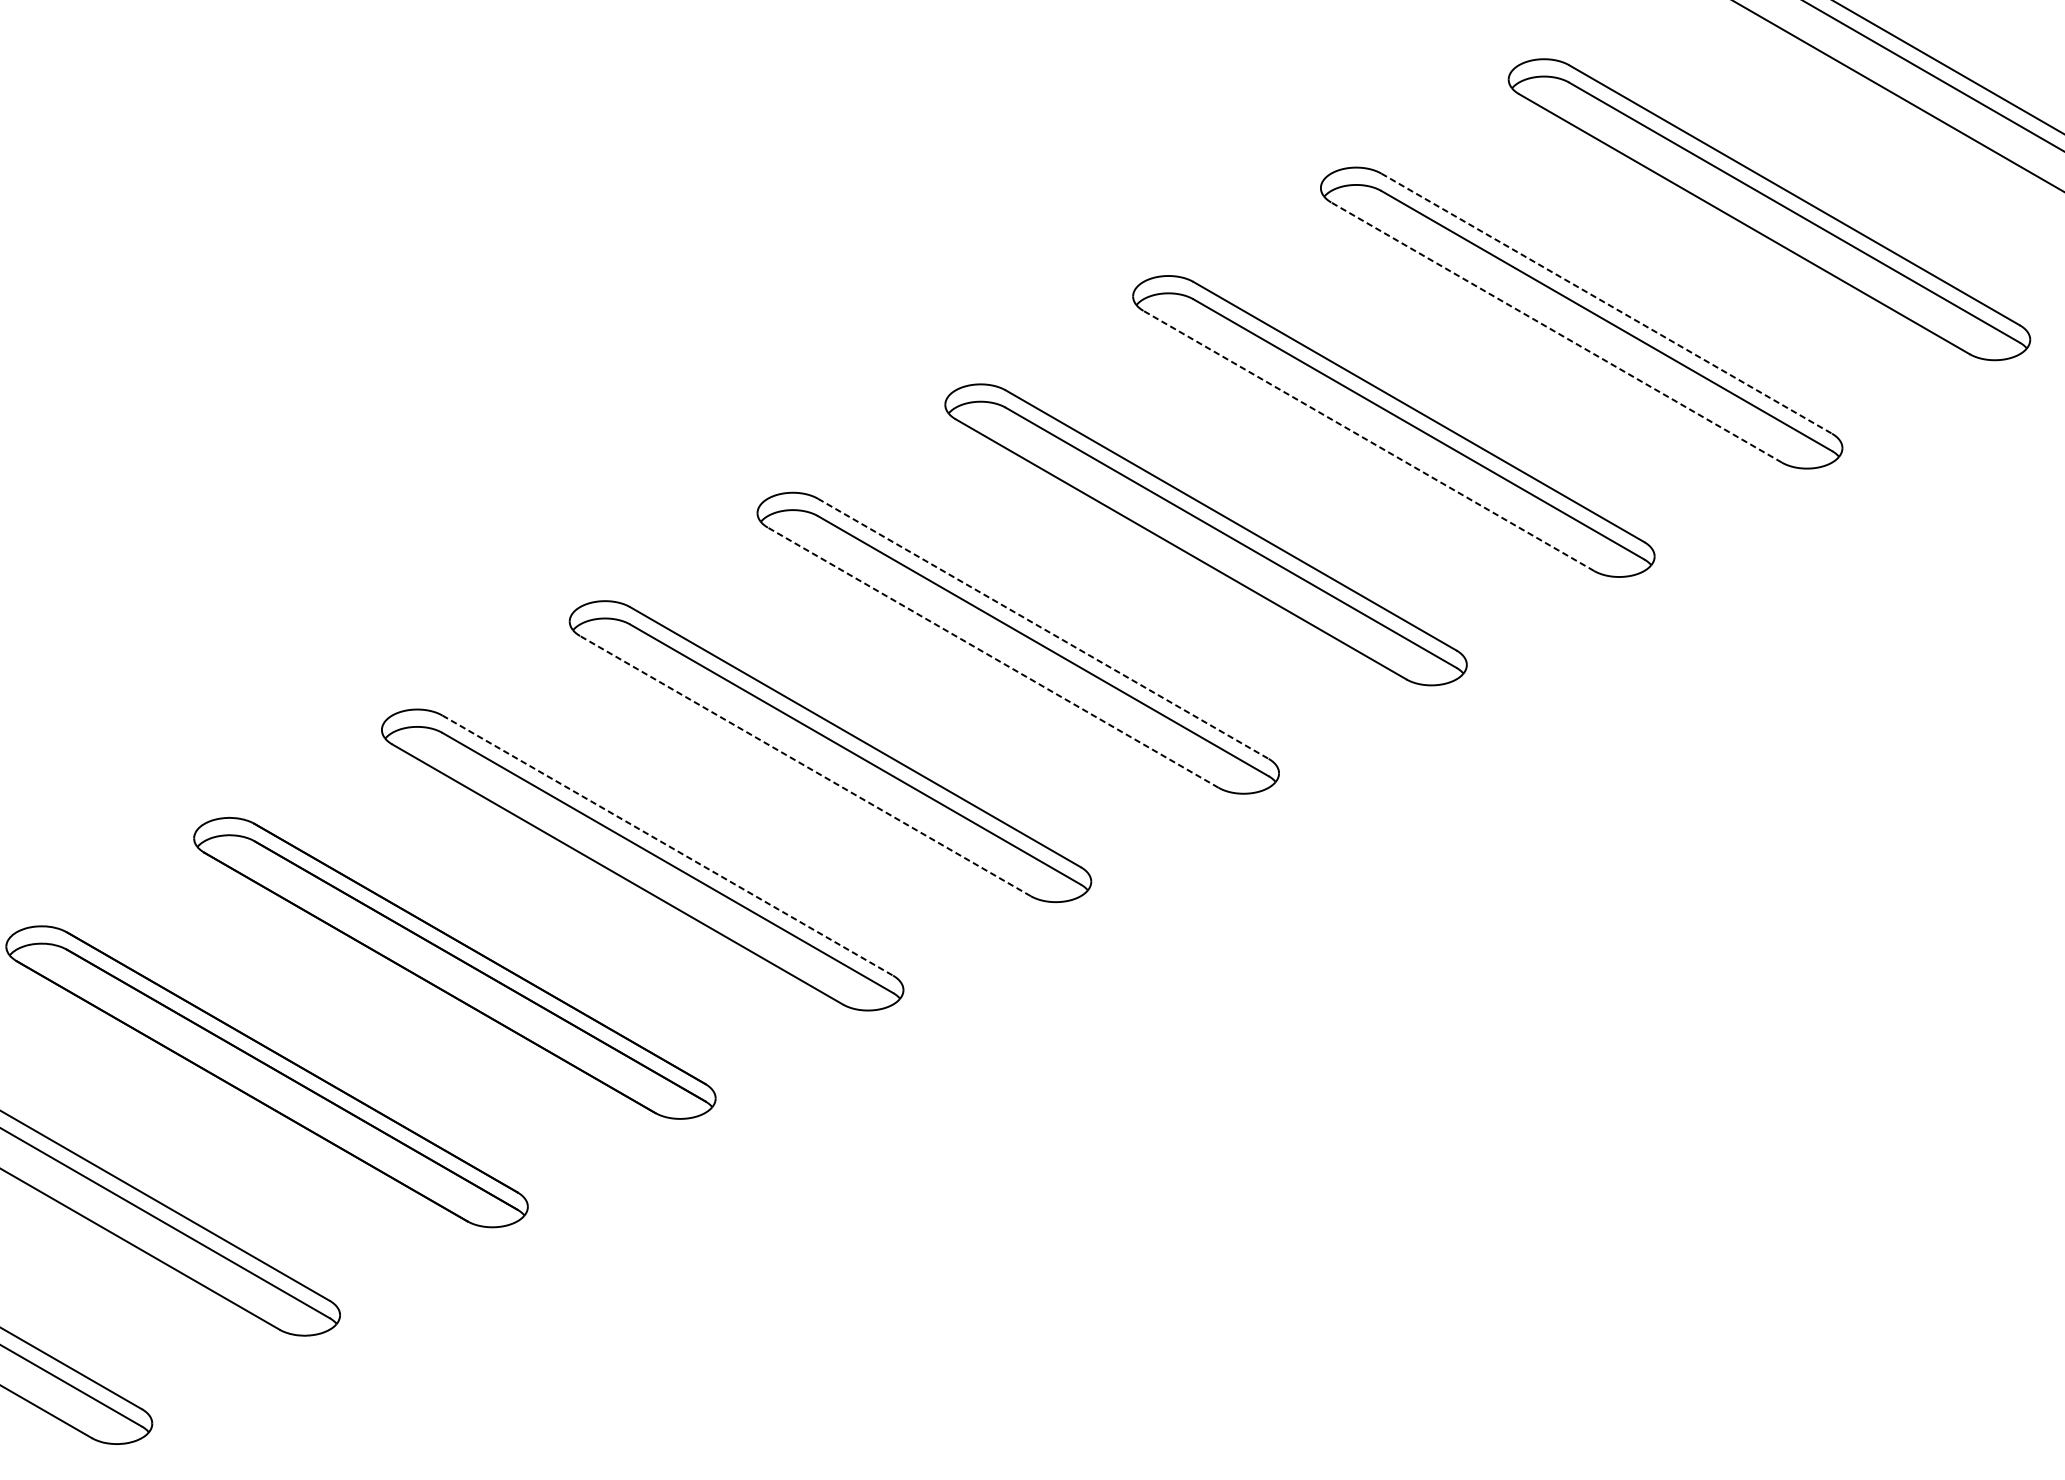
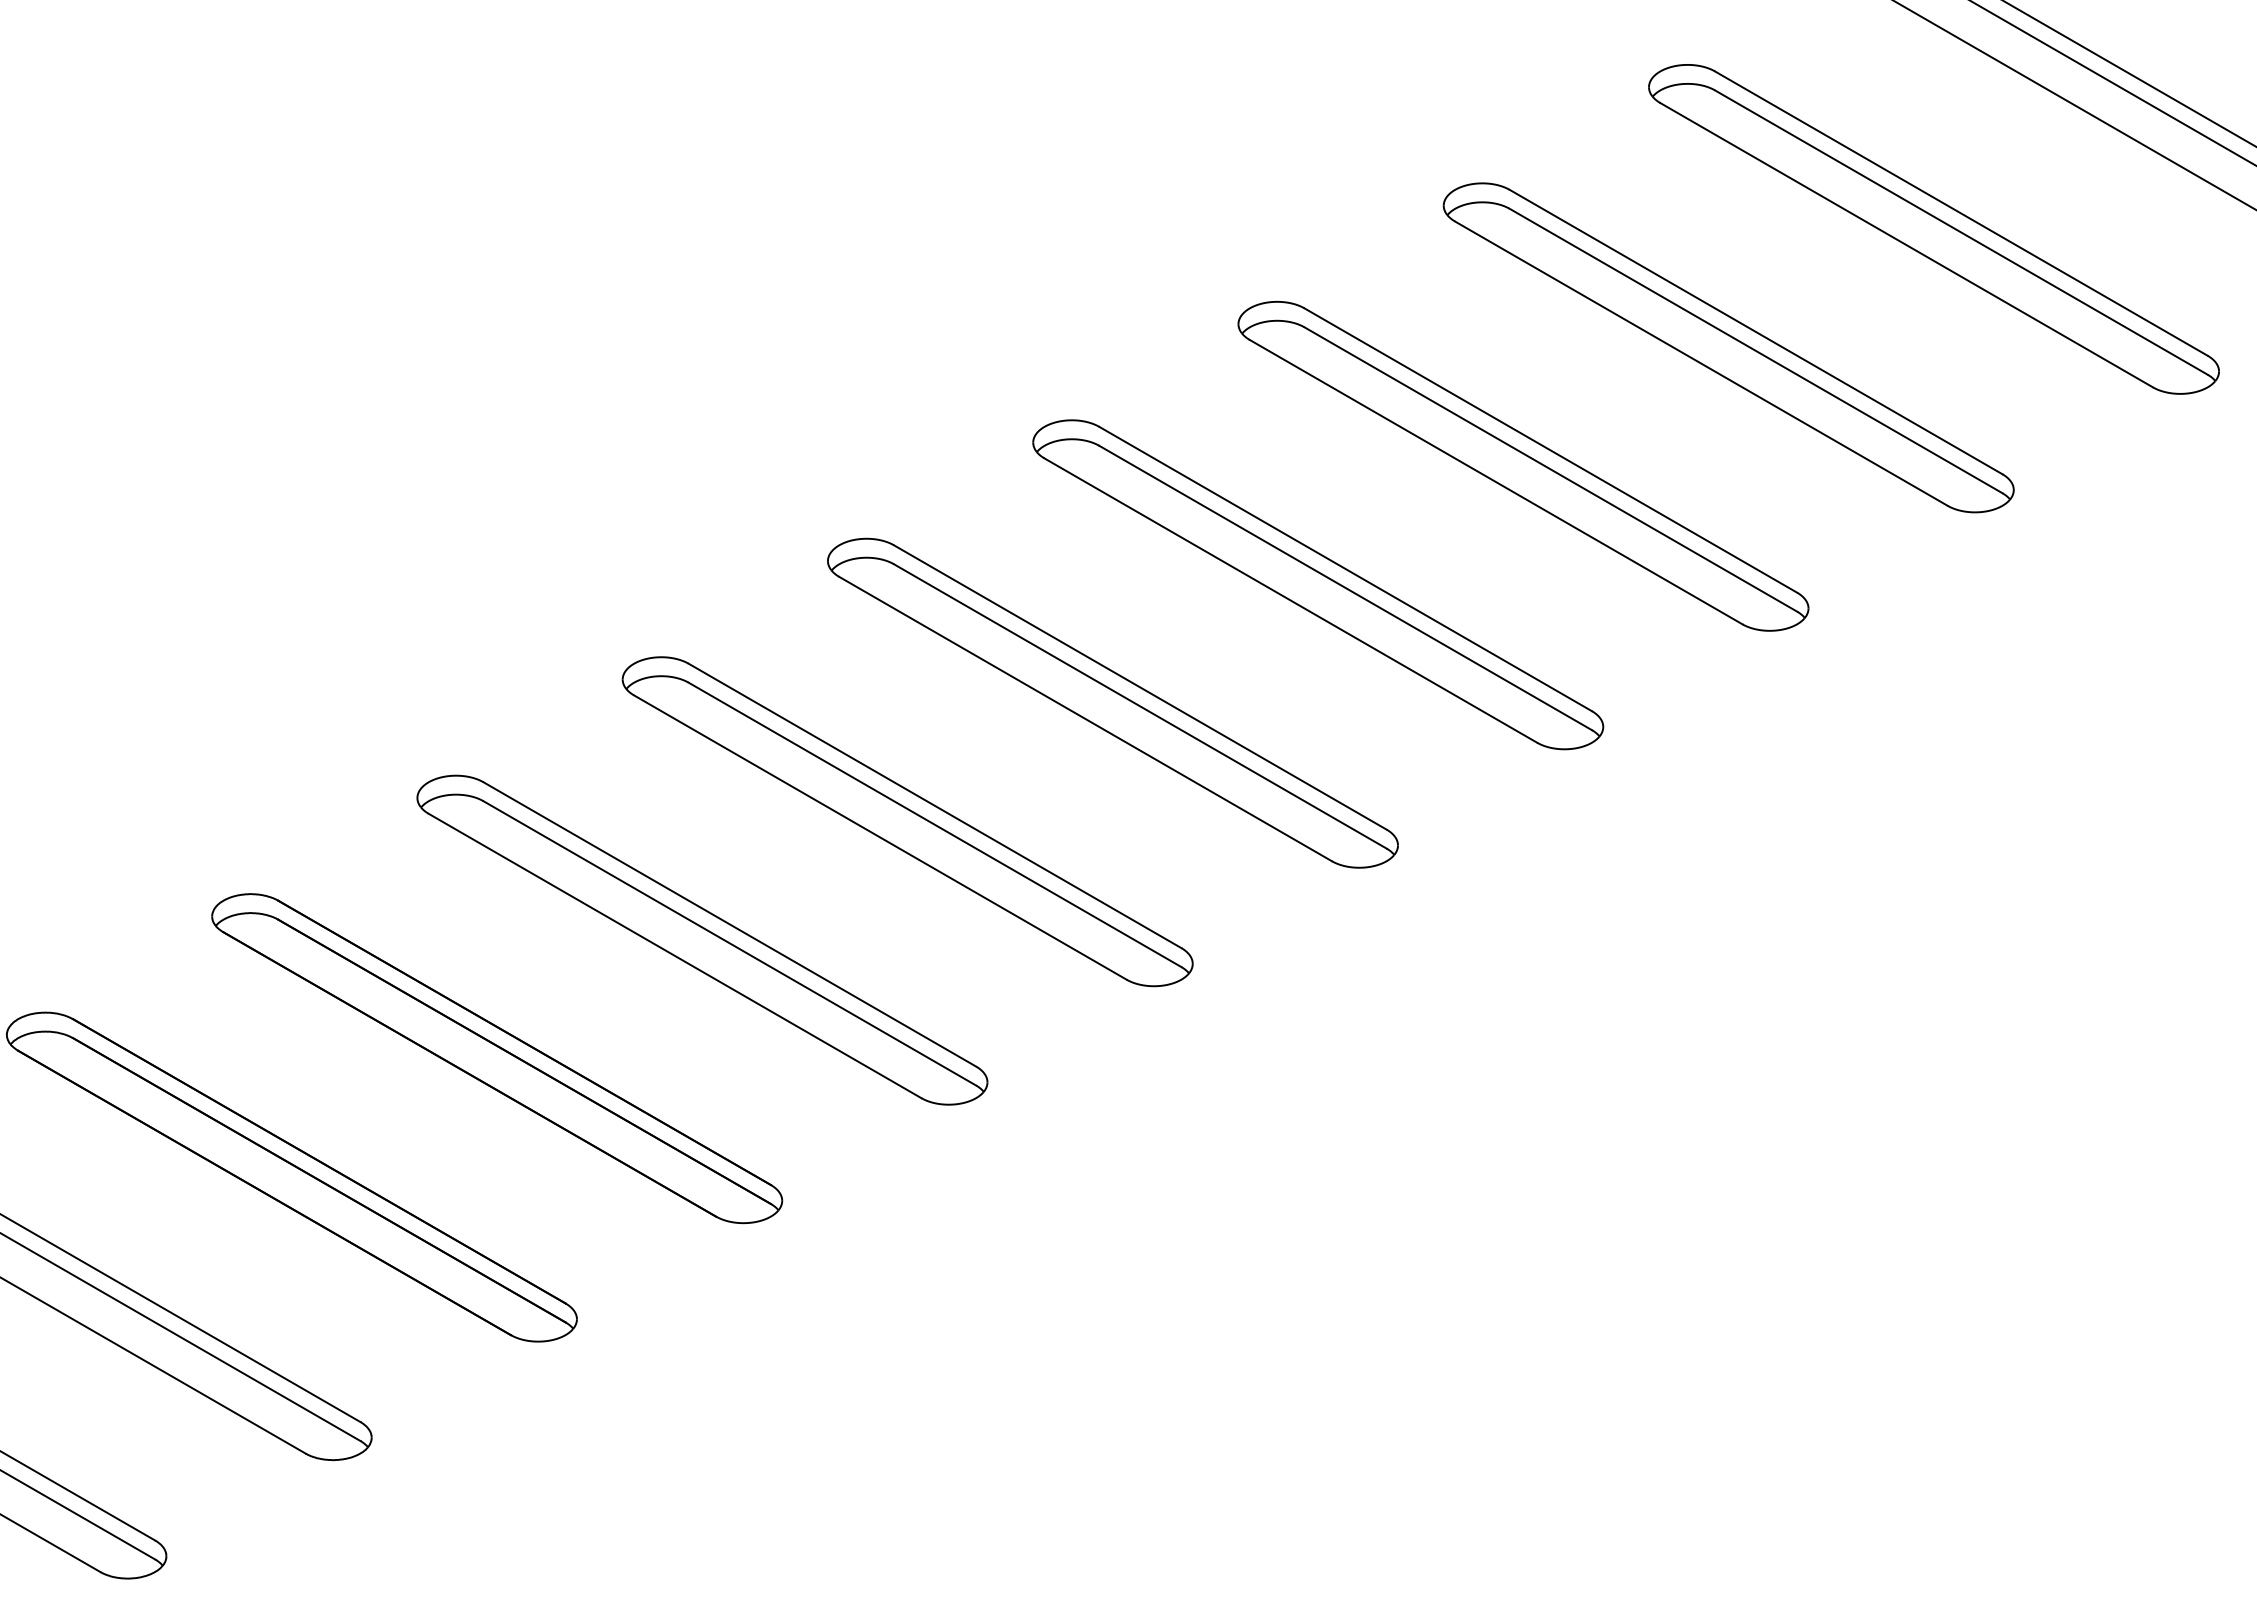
line: (1607, 304) -> (1756, 332), dashed -> solid
line: (1555, 332) -> (1700, 363), dashed -> solid
line: (1368, 440) -> (1495, 481), dashed -> solid
line: (1043, 628) -> (1140, 687), dashed -> solid
line: (993, 657) -> (1085, 718), dashed -> solid
line: (804, 766) -> (879, 837), dashed -> solid
line: (668, 845) -> (730, 924), dashed -> solid

